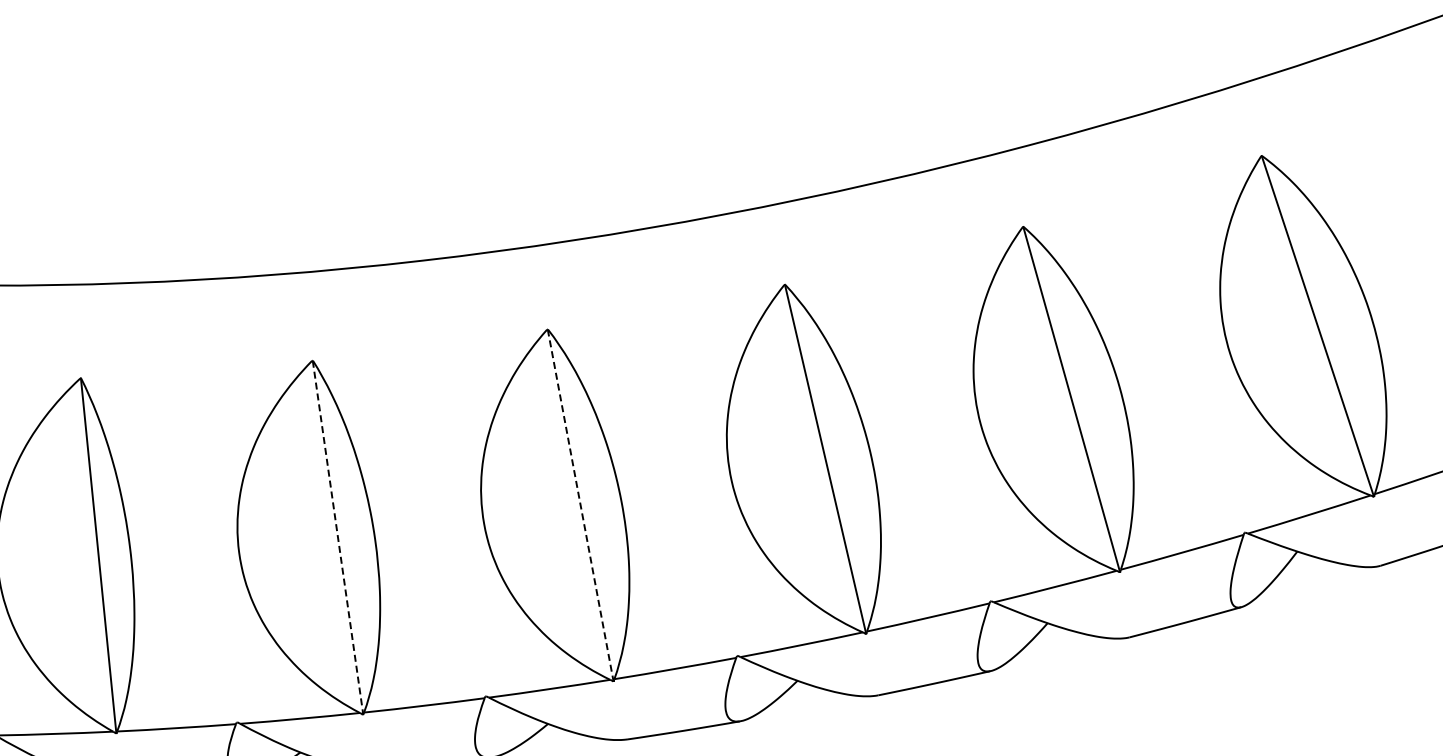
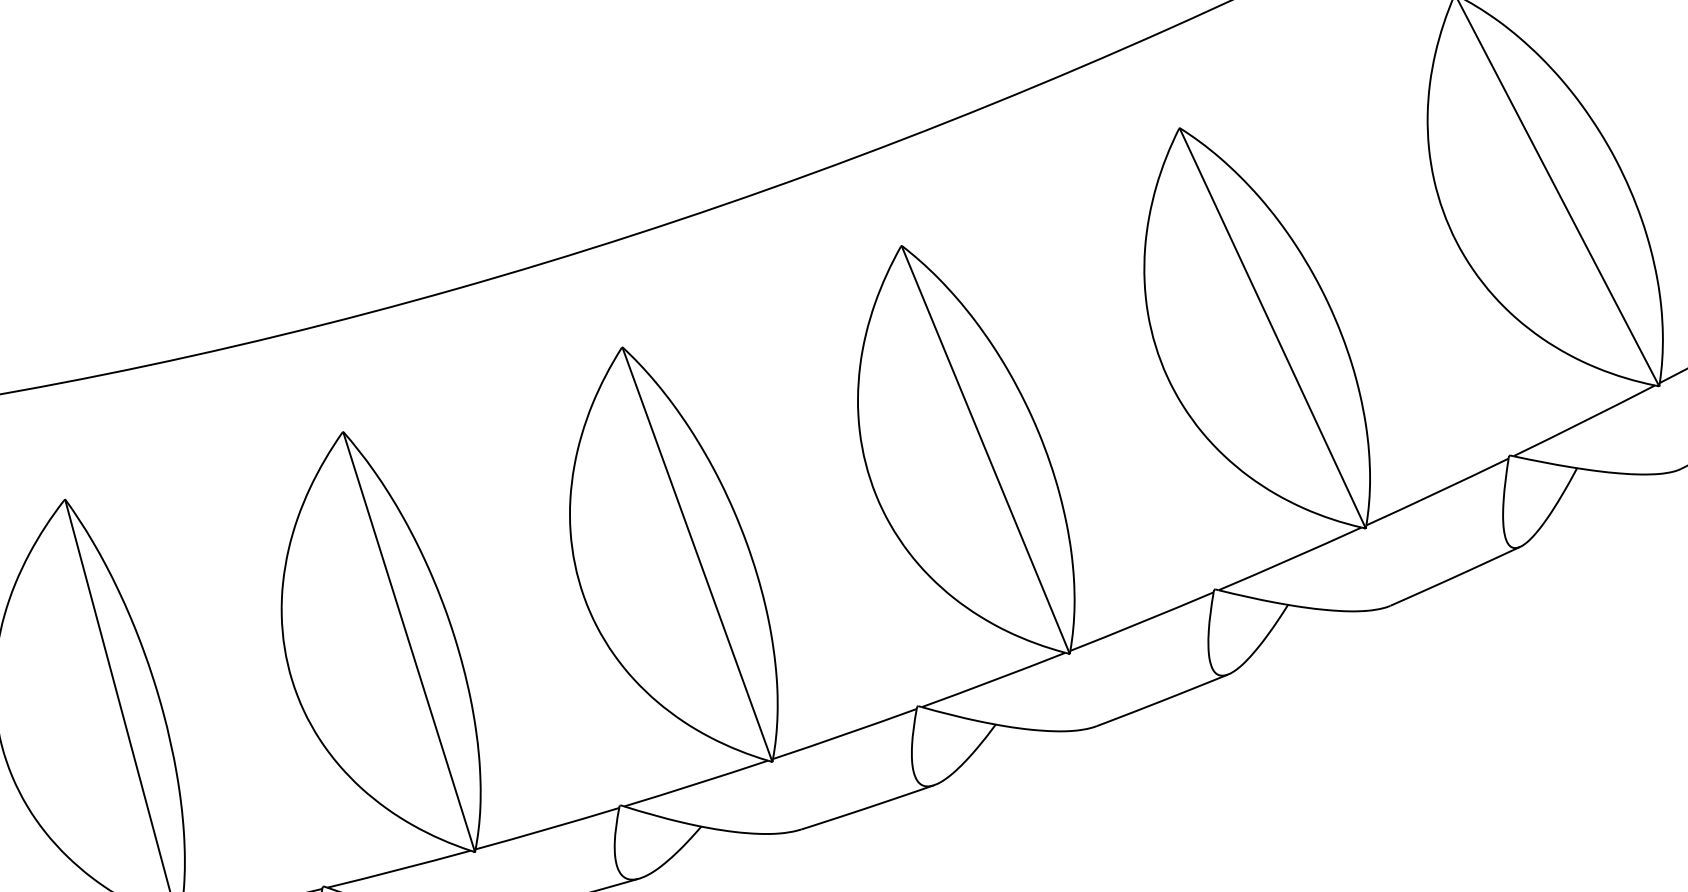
line: (580, 505) -> (697, 554), dashed -> solid
line: (338, 538) -> (409, 643), dashed -> solid

